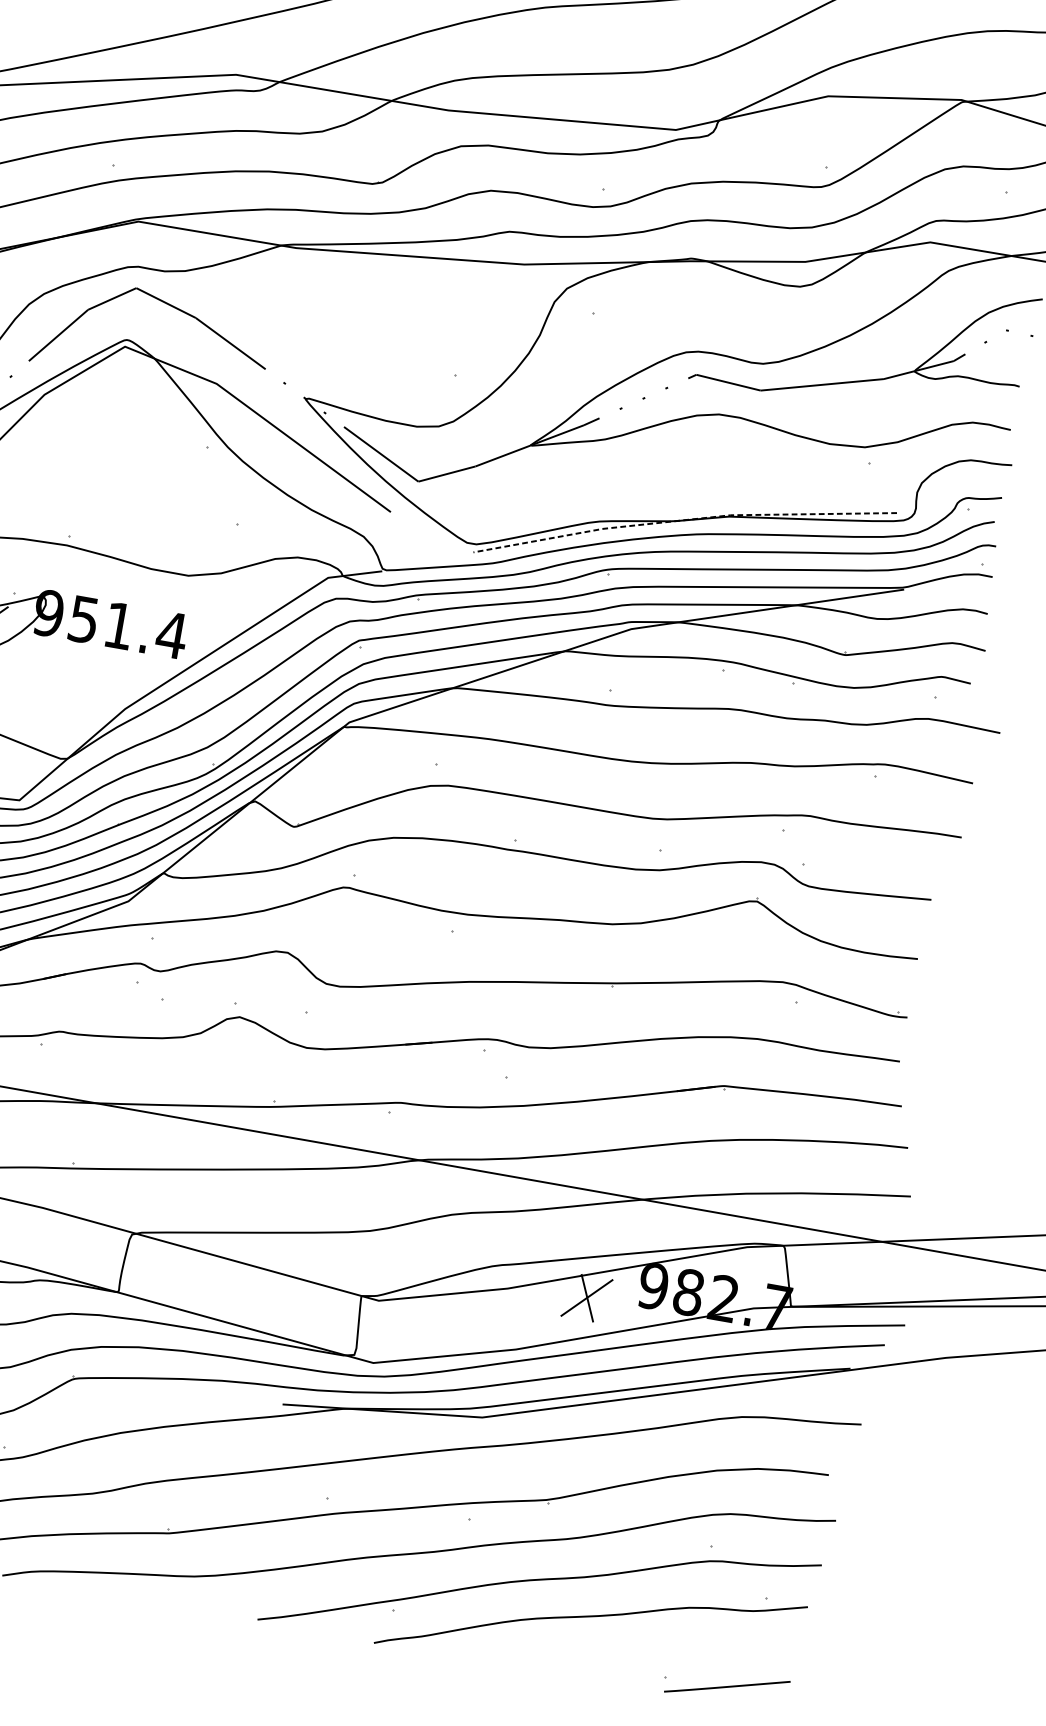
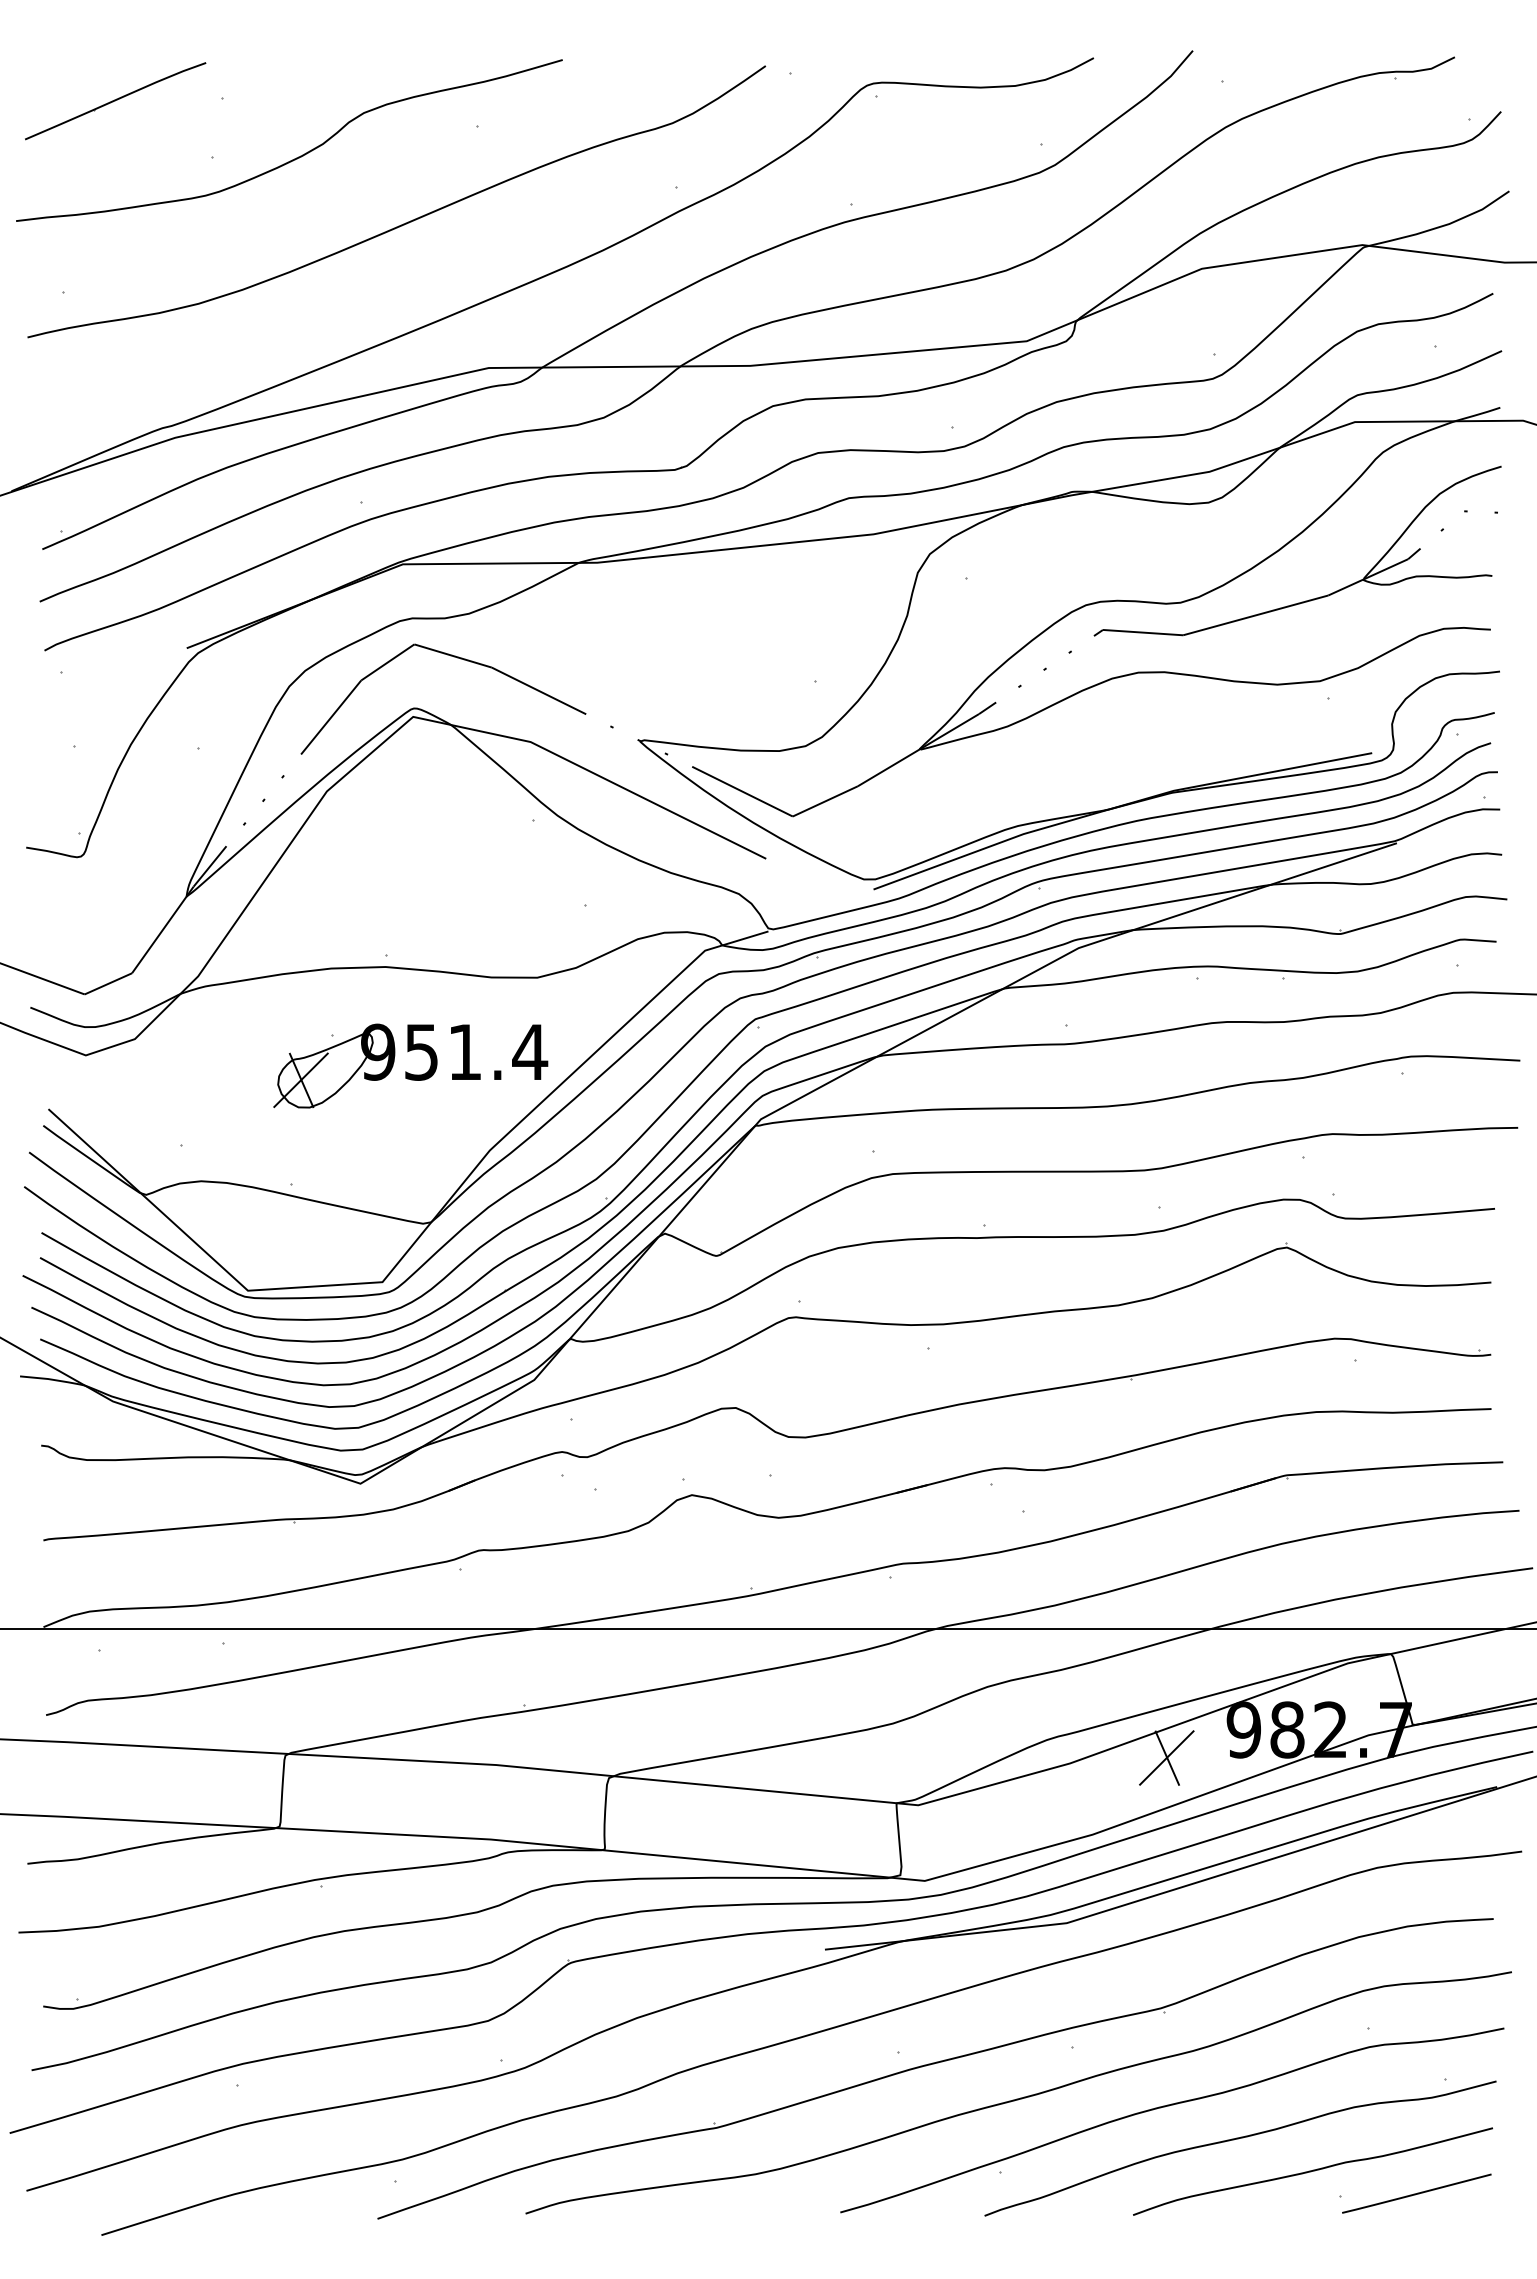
line: (683, 520) -> (1118, 806), dashed -> solid
curve: (645, 1653) -> (1312, 2171), added

